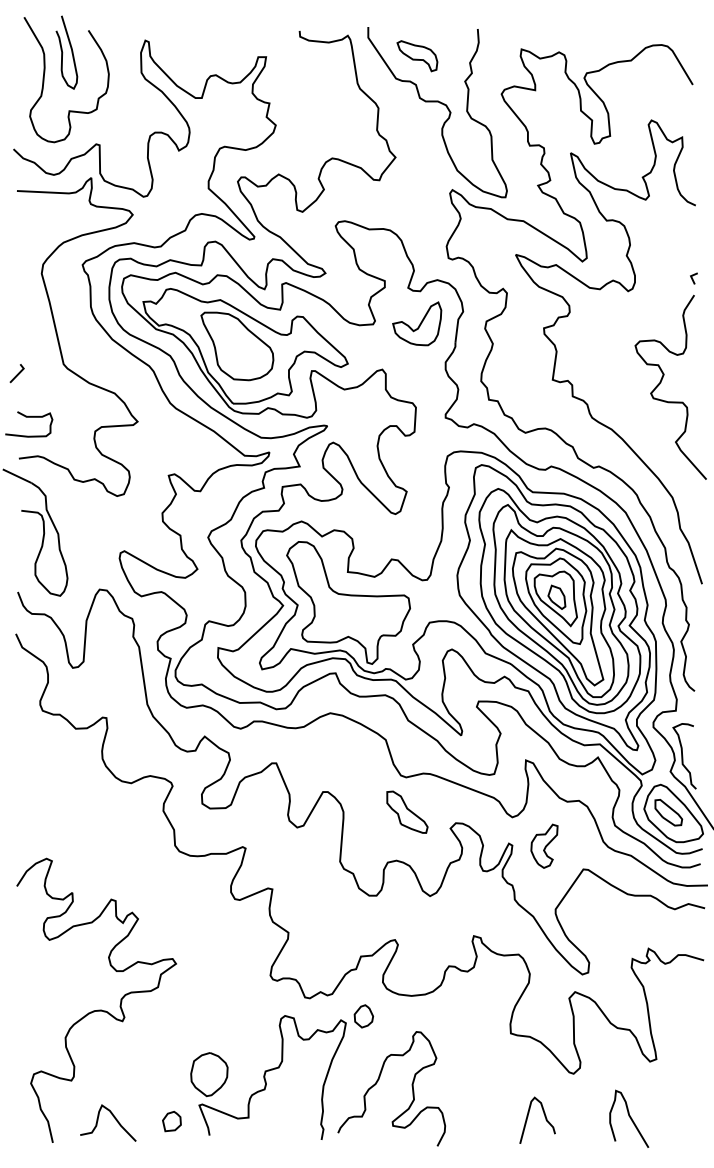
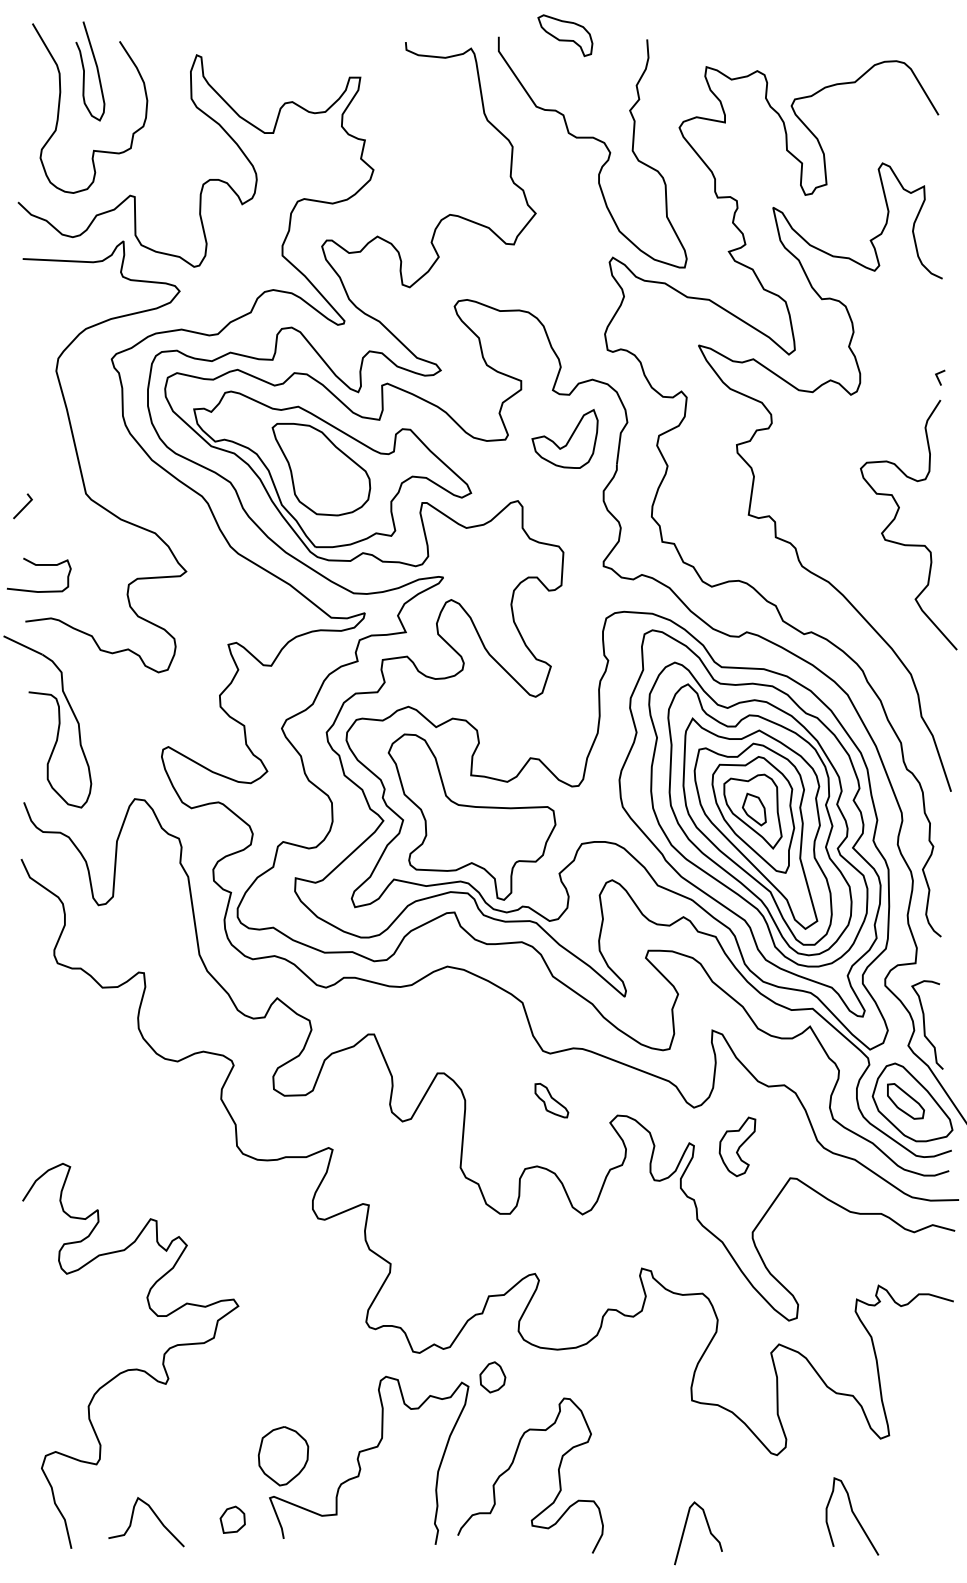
part: (417, 56) -> (565, 36), moved
part: (407, 811) -> (551, 1099), size x0.6
curve: (544, 1116) -> (707, 1527), moved

